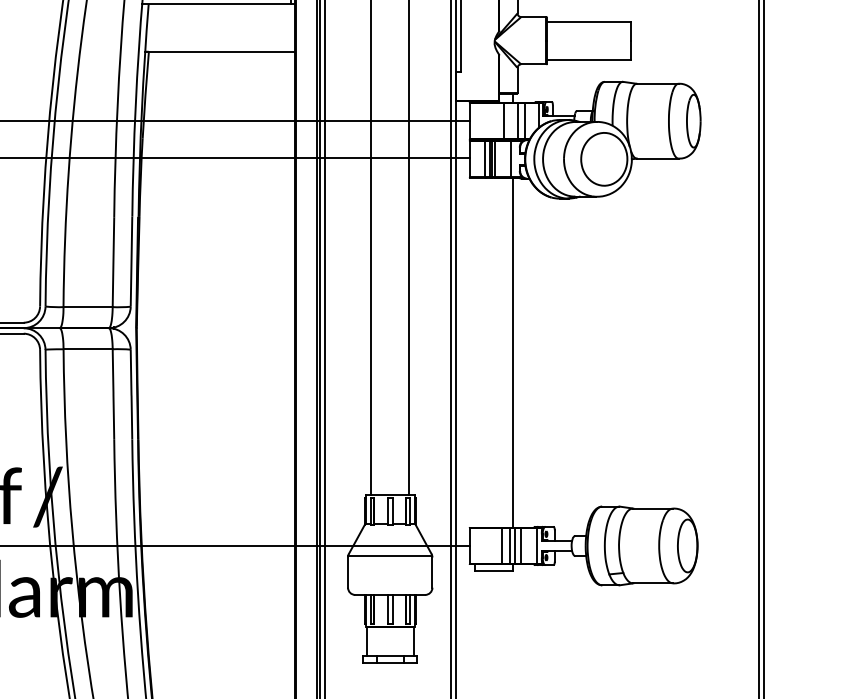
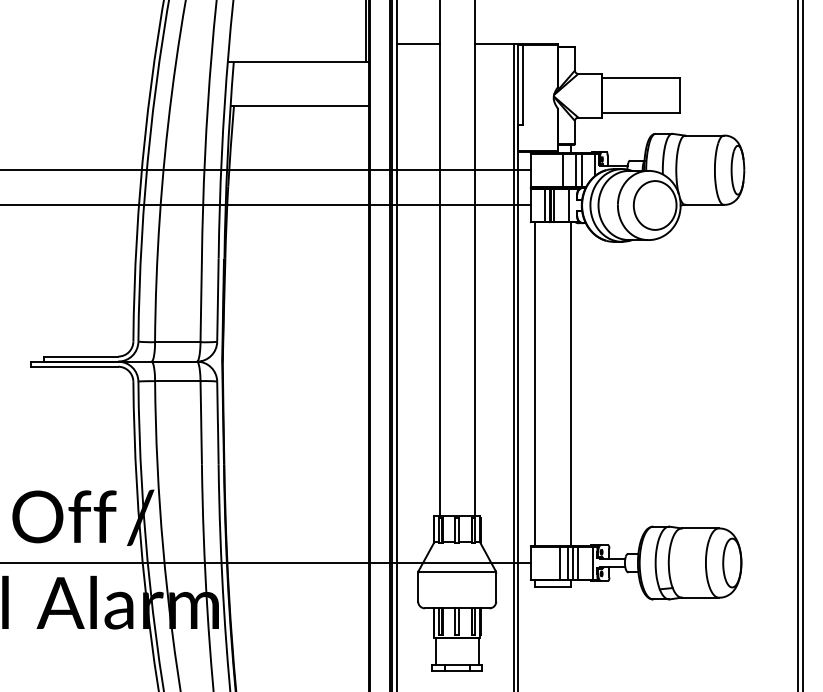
line: (474, 352) -> (535, 384), added

